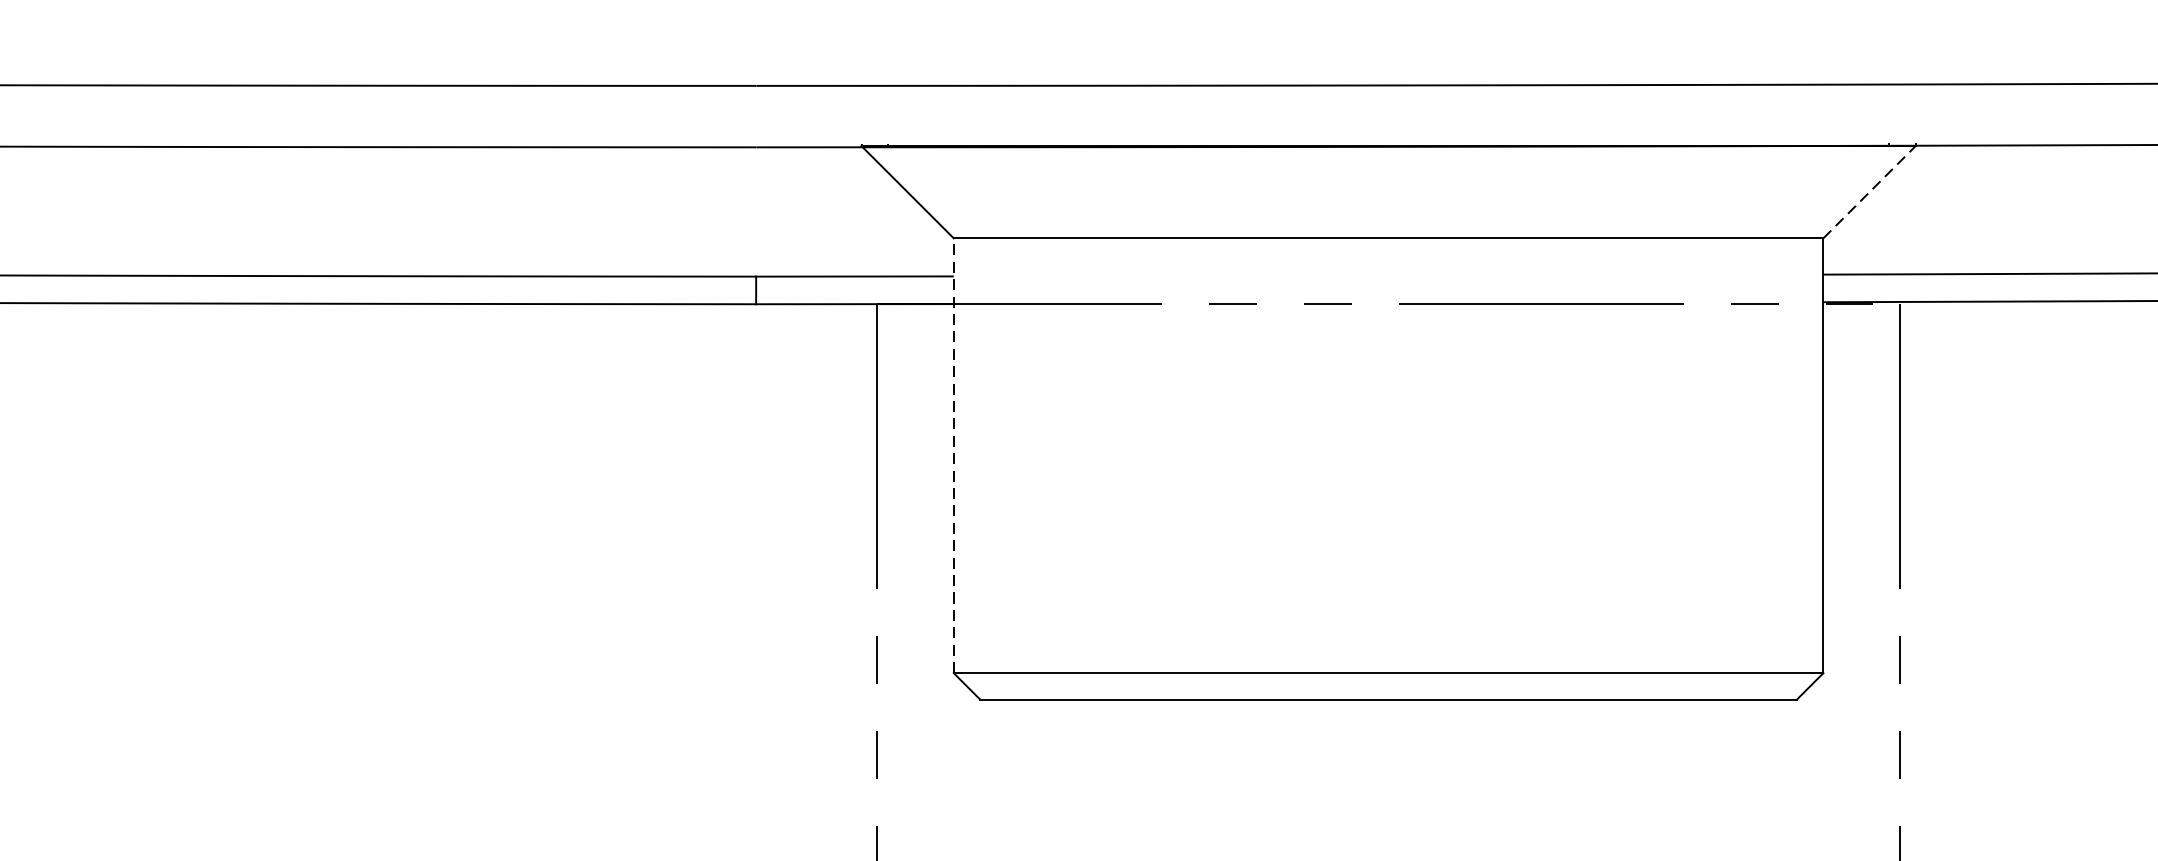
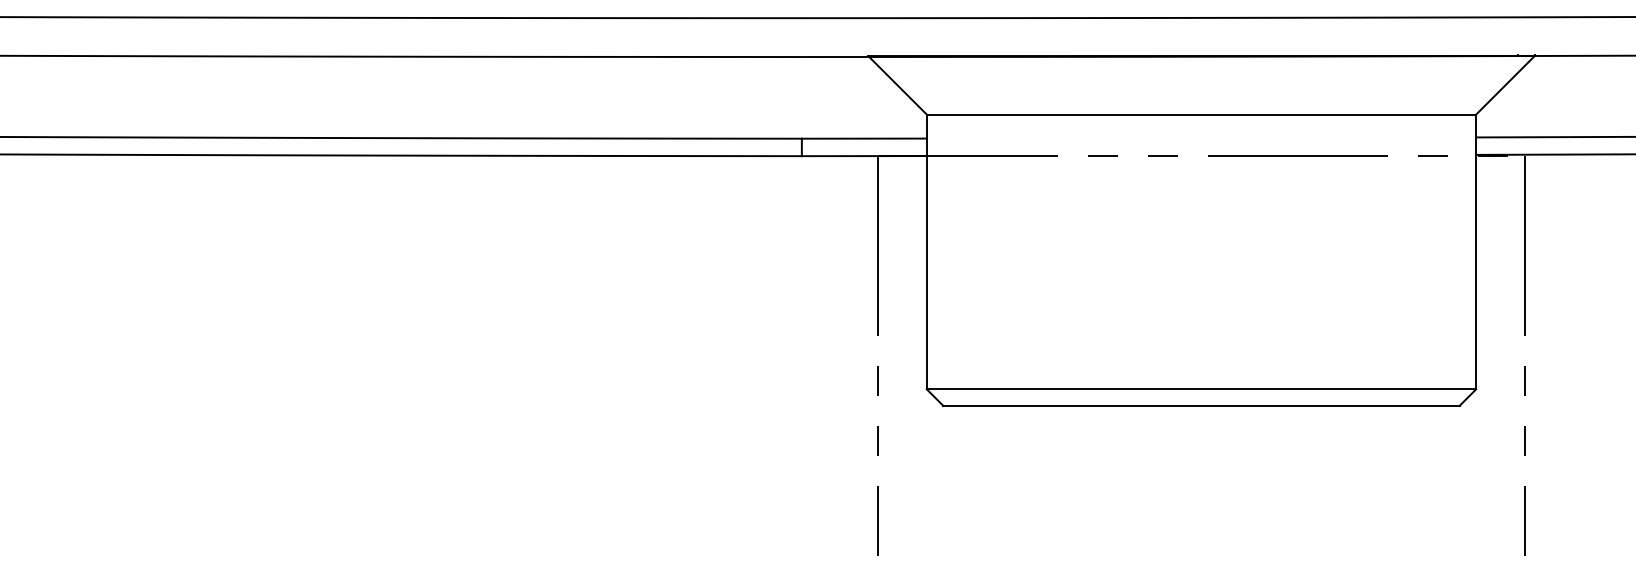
line: (1869, 192) -> (1505, 85), dashed -> solid
line: (953, 455) -> (926, 251), dashed -> solid

